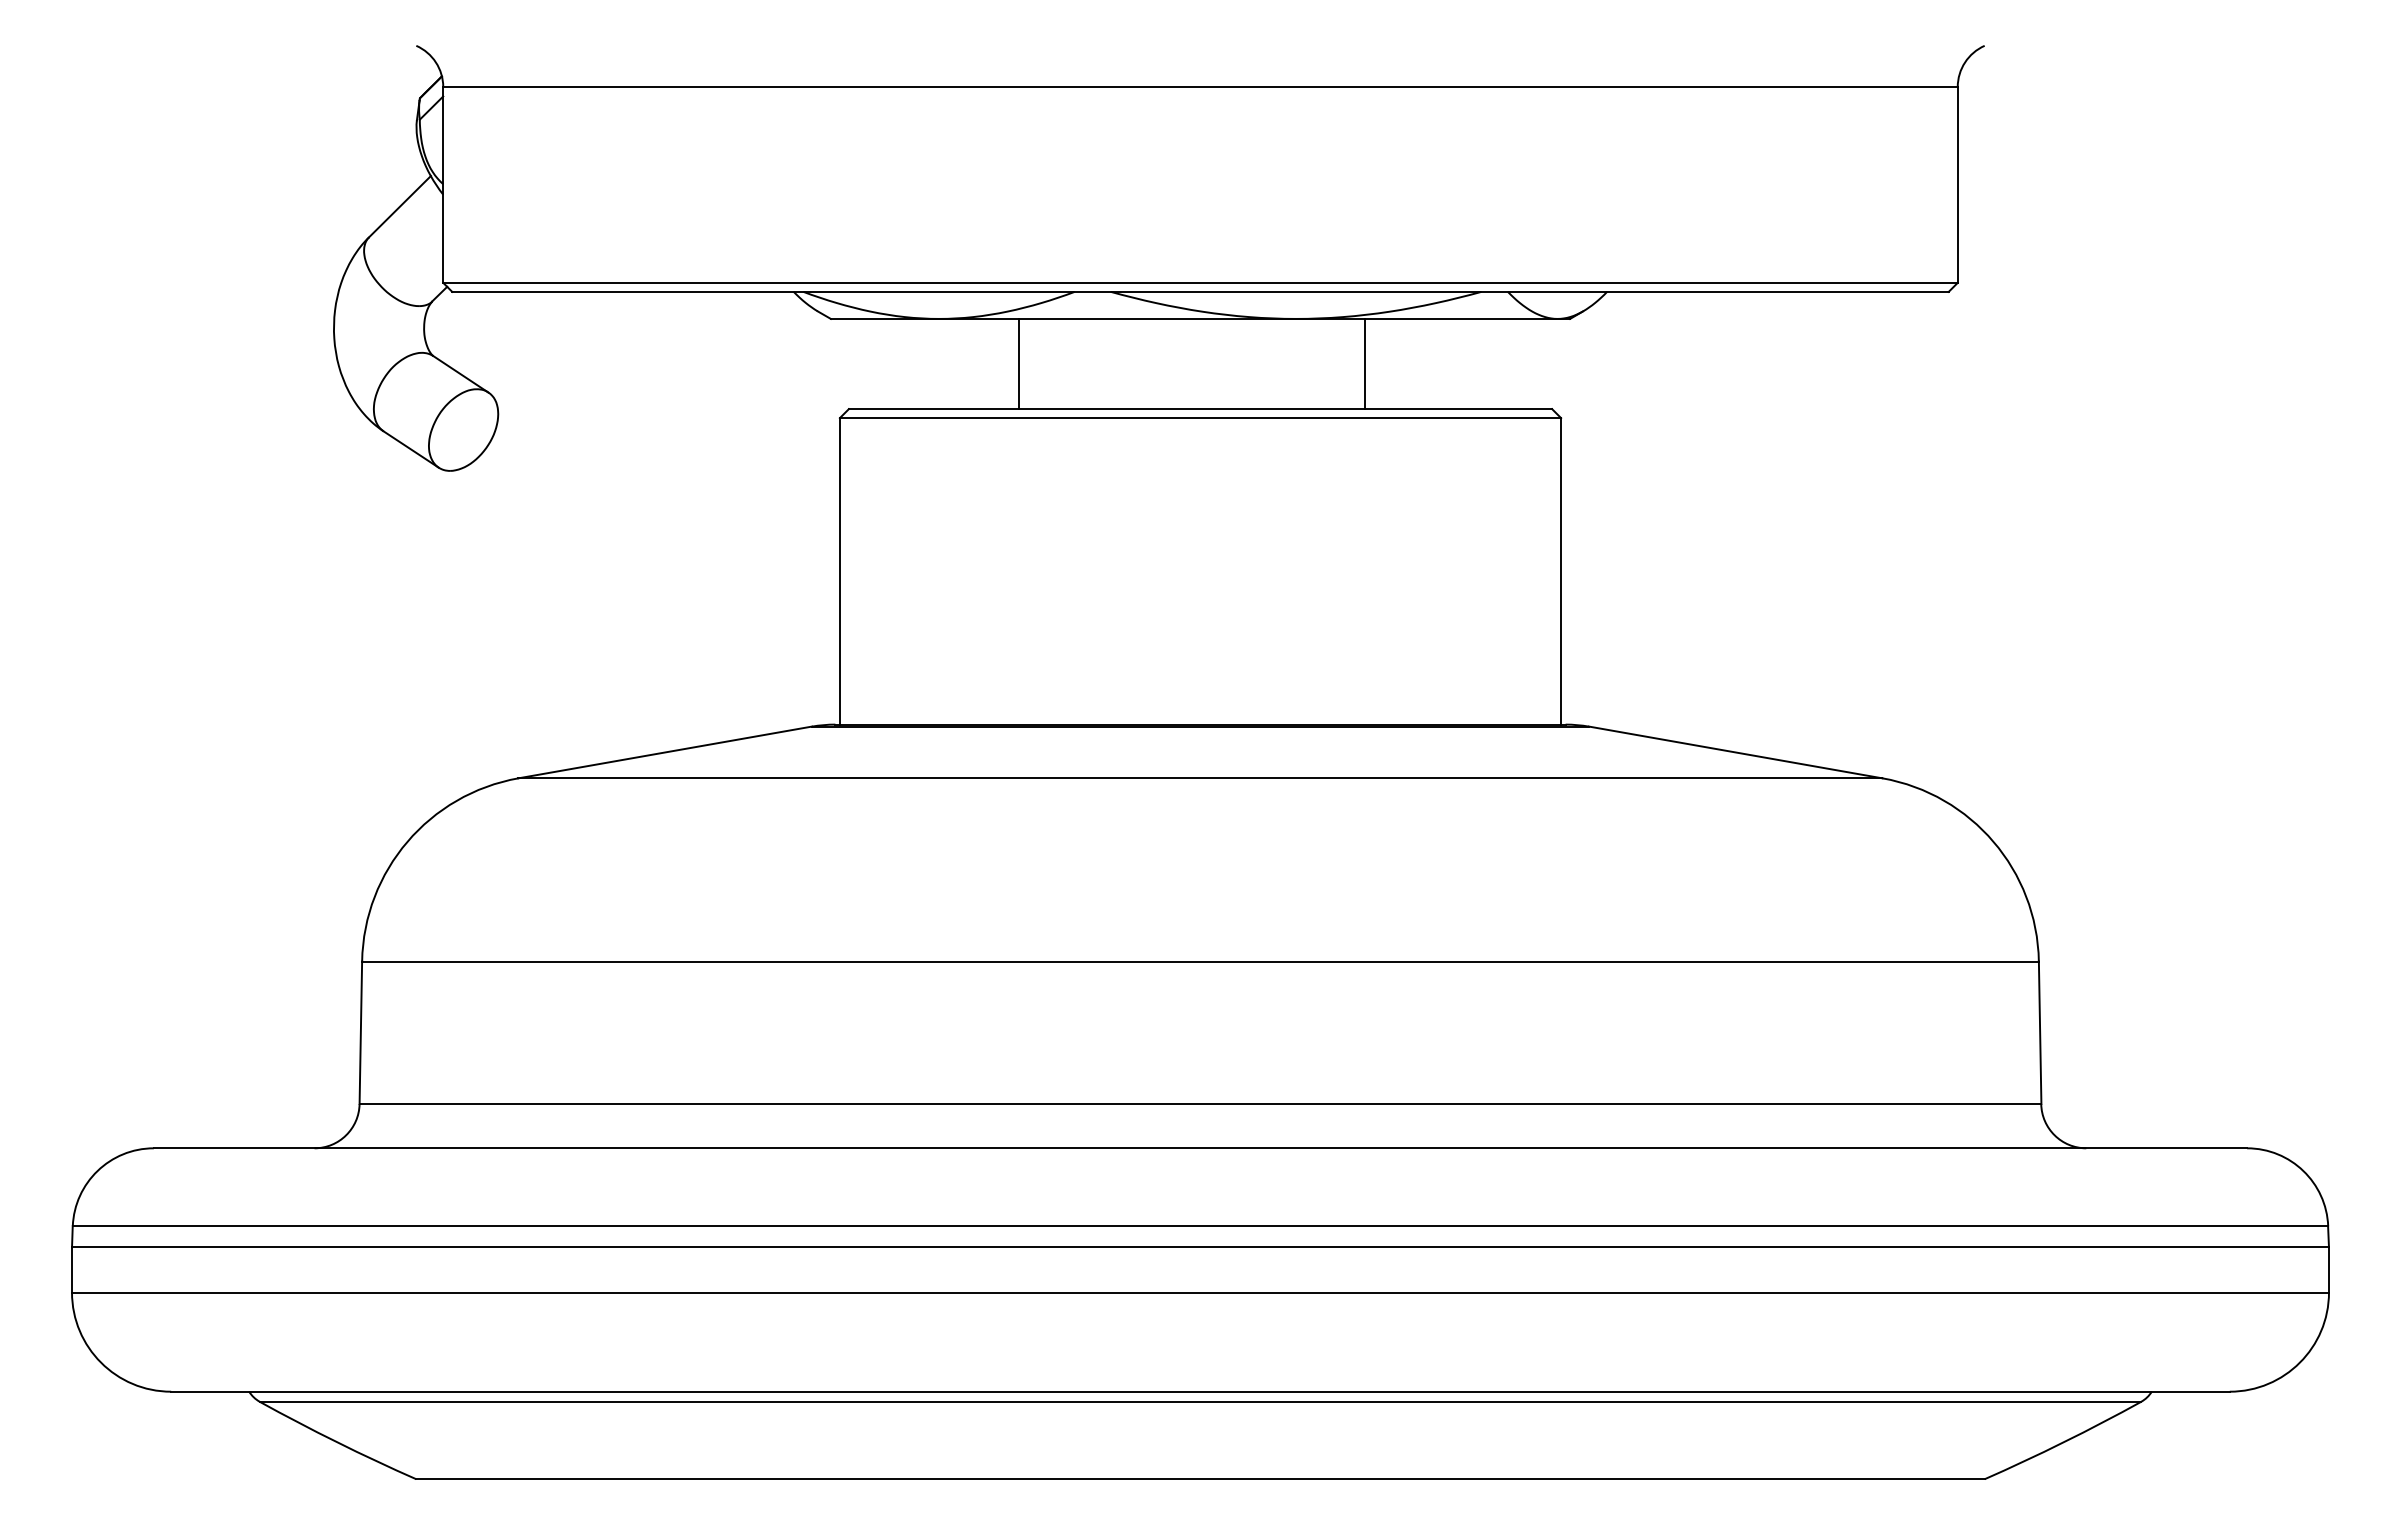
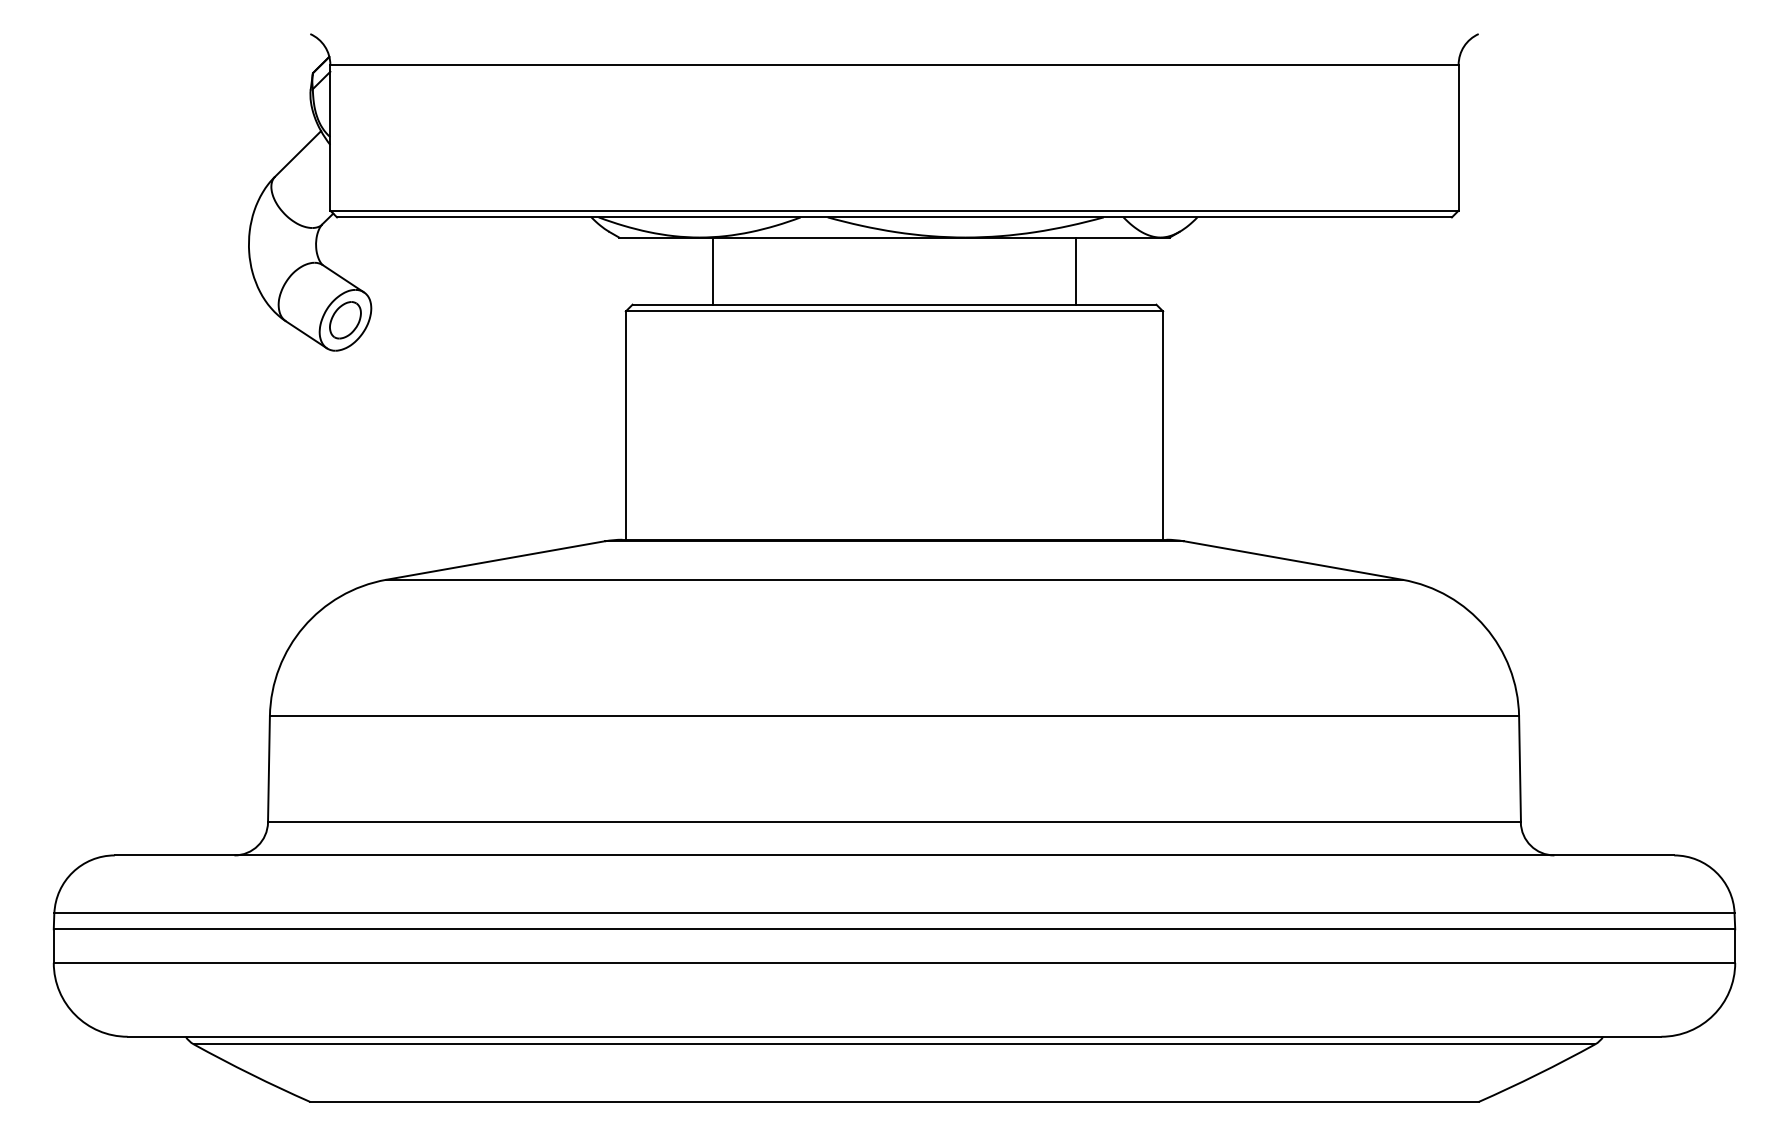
line: (1019, 363) -> (713, 270), moved
line: (1364, 363) -> (1075, 270), moved
part: (463, 429) -> (345, 319), added

